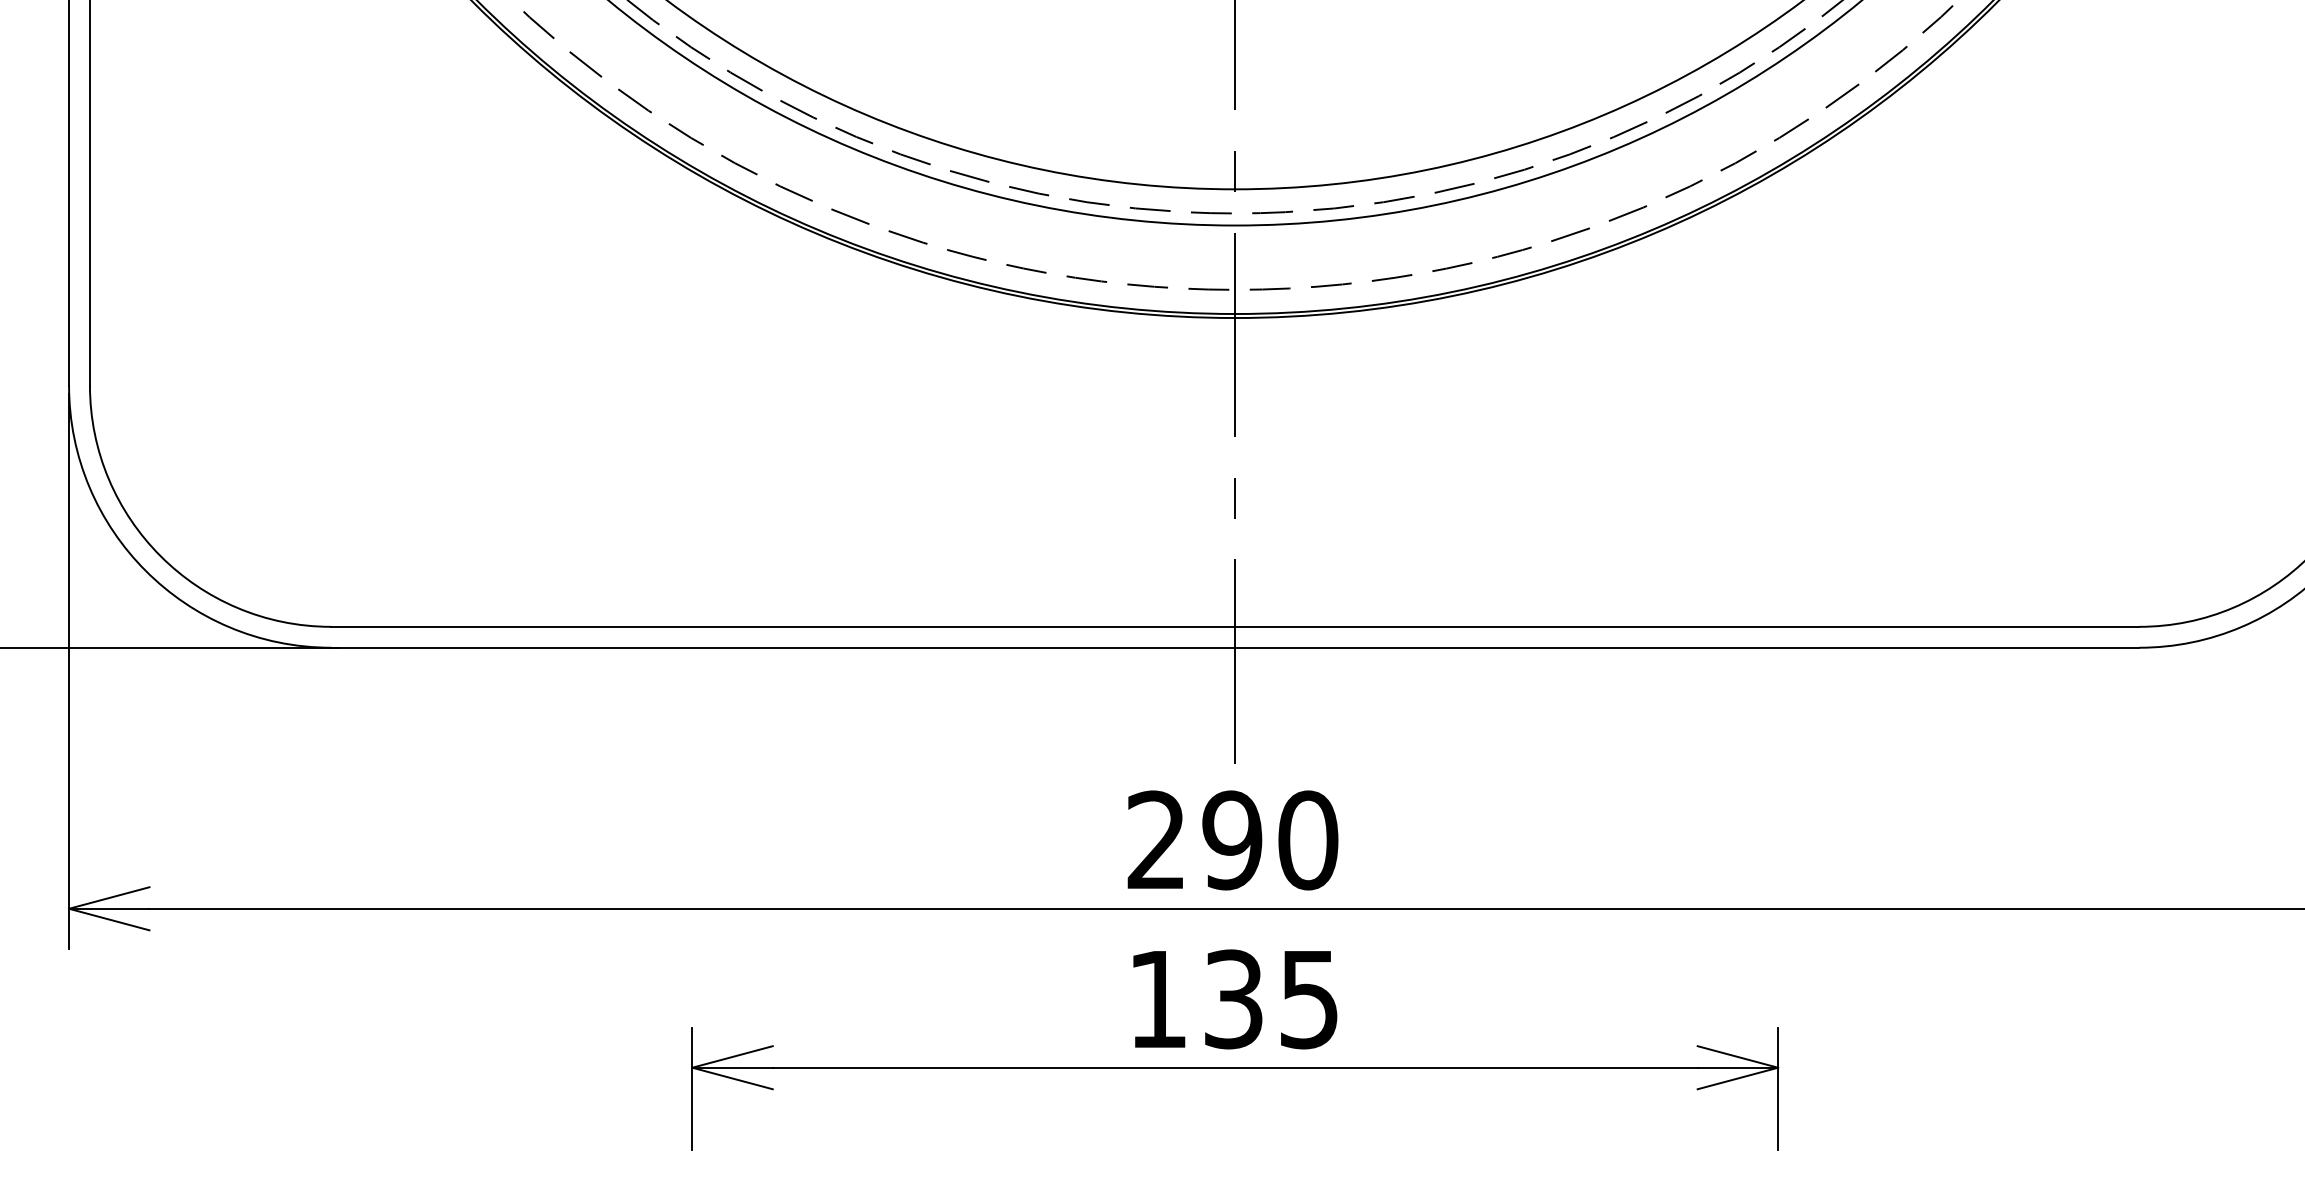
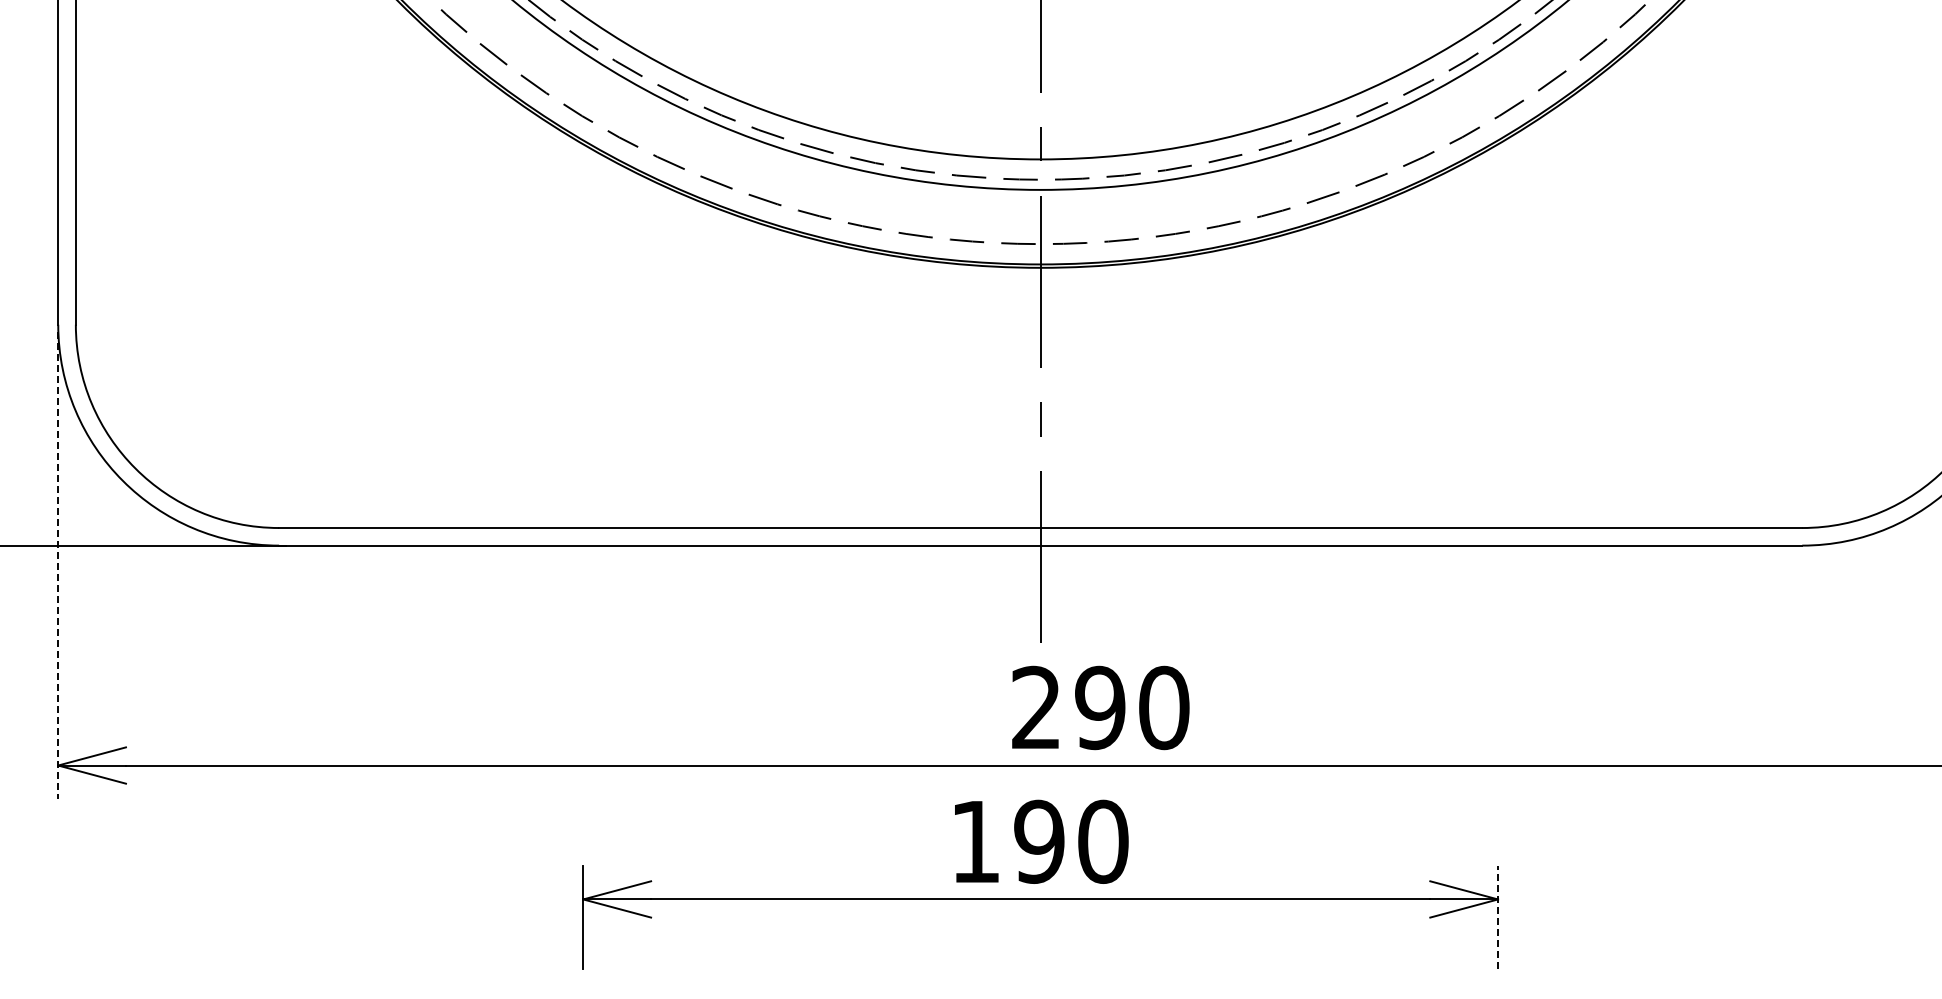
line: (69, 671) -> (58, 565), solid -> dashed
text: (1232, 839) -> (1100, 707), moved
text: (1271, 998) -> (1071, 841), 135 -> 190
line: (1778, 1089) -> (1498, 917), solid -> dashed

